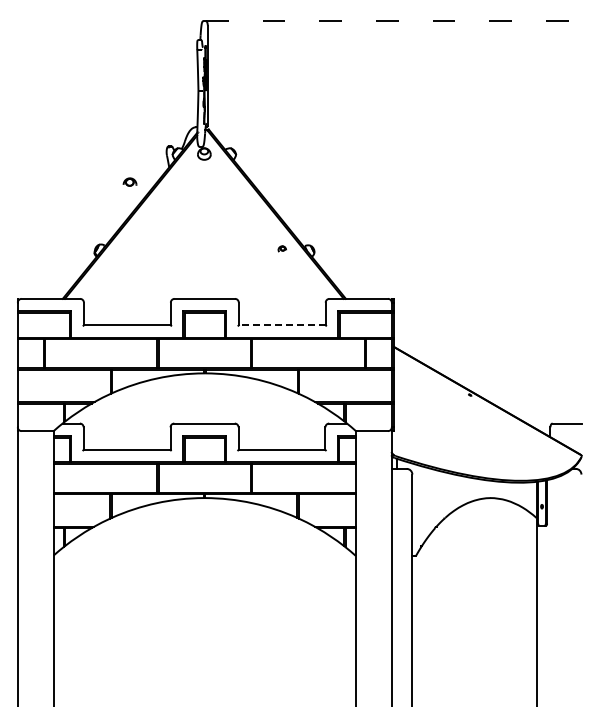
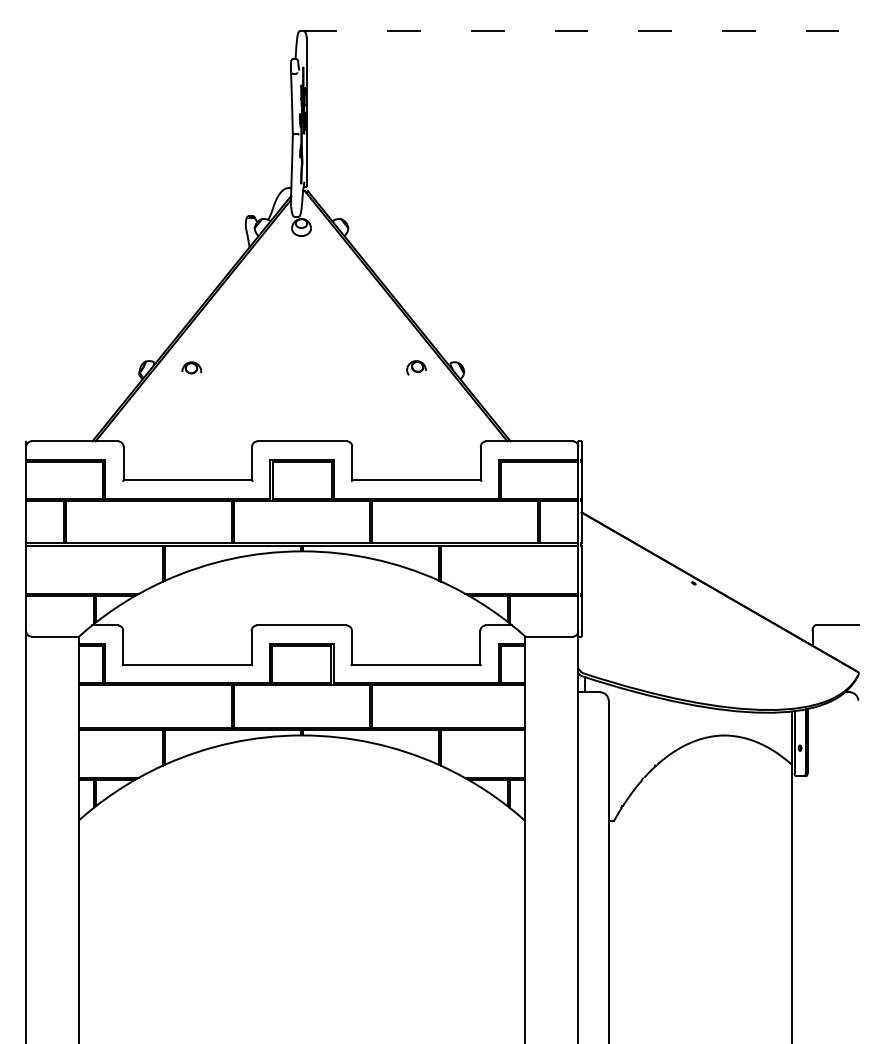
part: (129, 181) -> (190, 366), moved
part: (282, 248) -> (416, 366), size x1.67
line: (281, 325) -> (415, 480), dashed -> solid

